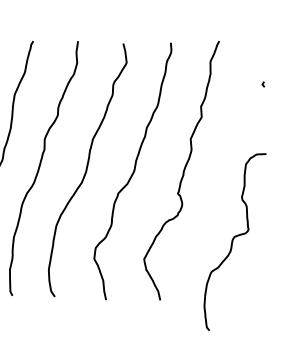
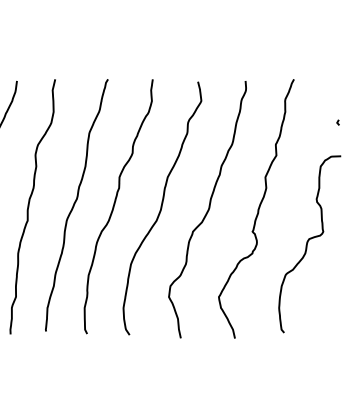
curve: (232, 242) -> (307, 244), moved

